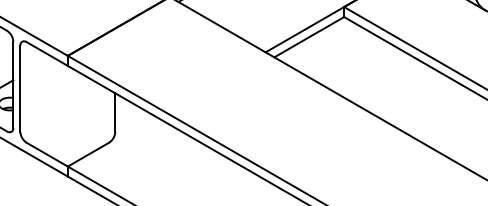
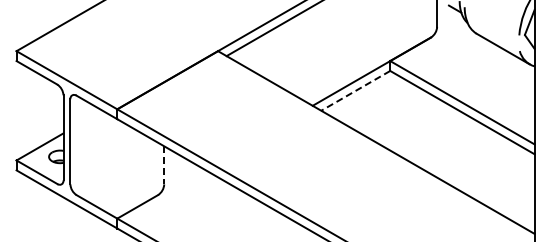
line: (308, 36) -> (355, 90), solid -> dashed
line: (115, 112) -> (164, 165), solid -> dashed

